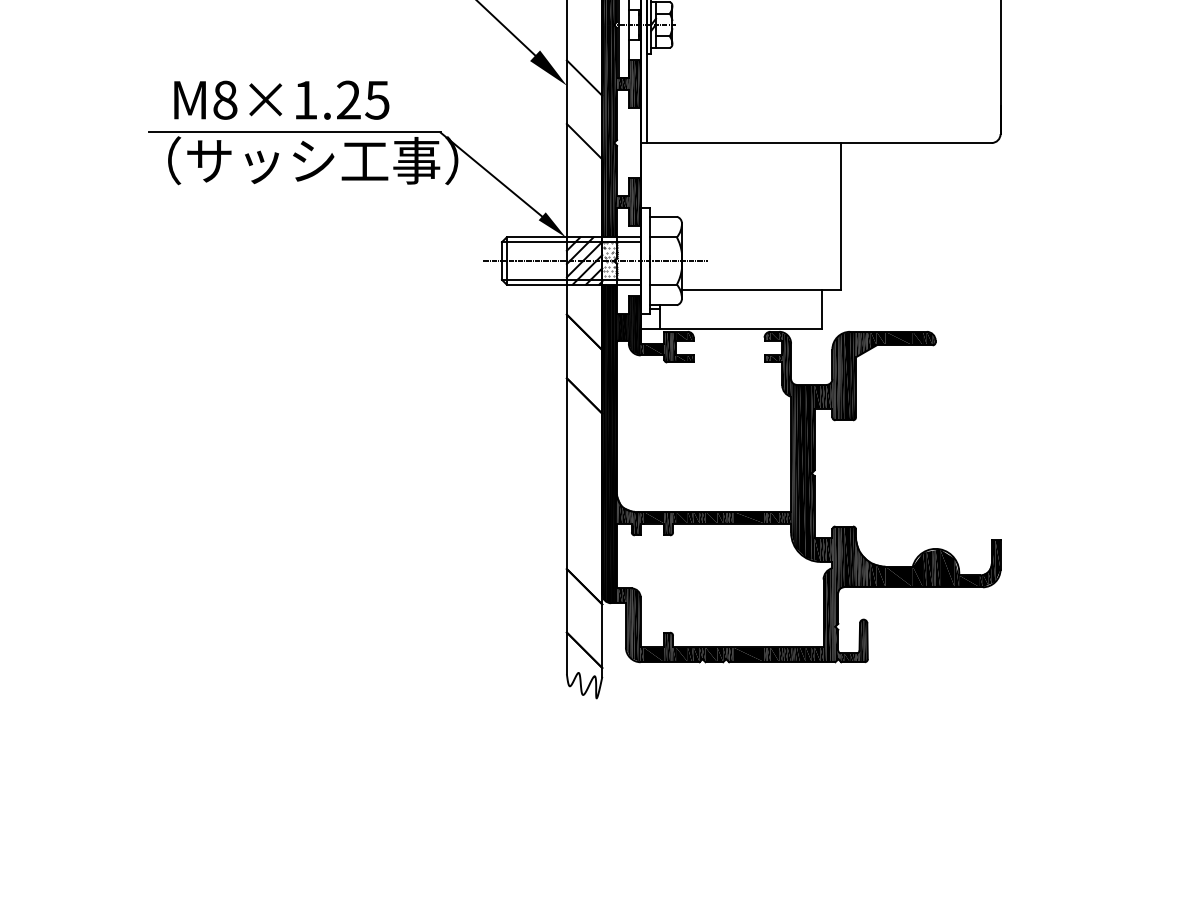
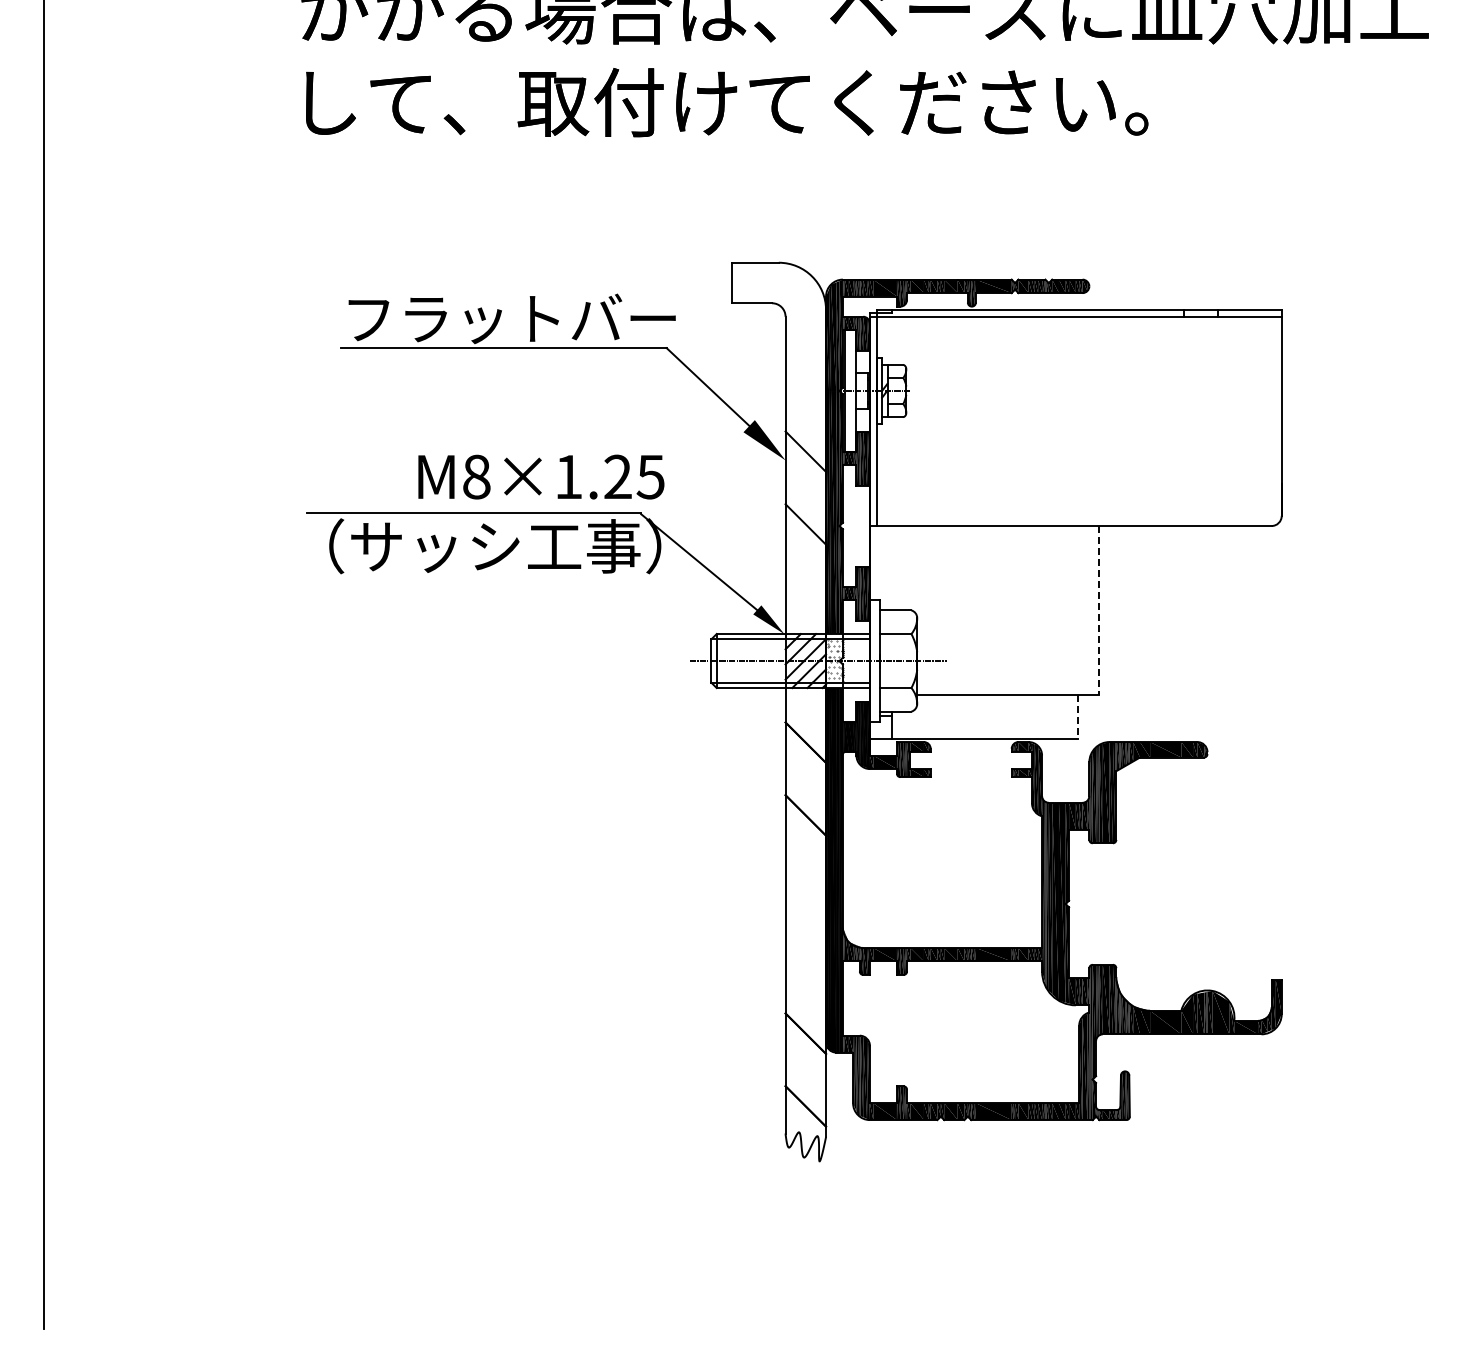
text: (281, 99) -> (541, 476), moved
line: (841, 216) -> (1099, 610), solid -> dashed
line: (822, 309) -> (1077, 716), solid -> dashed

